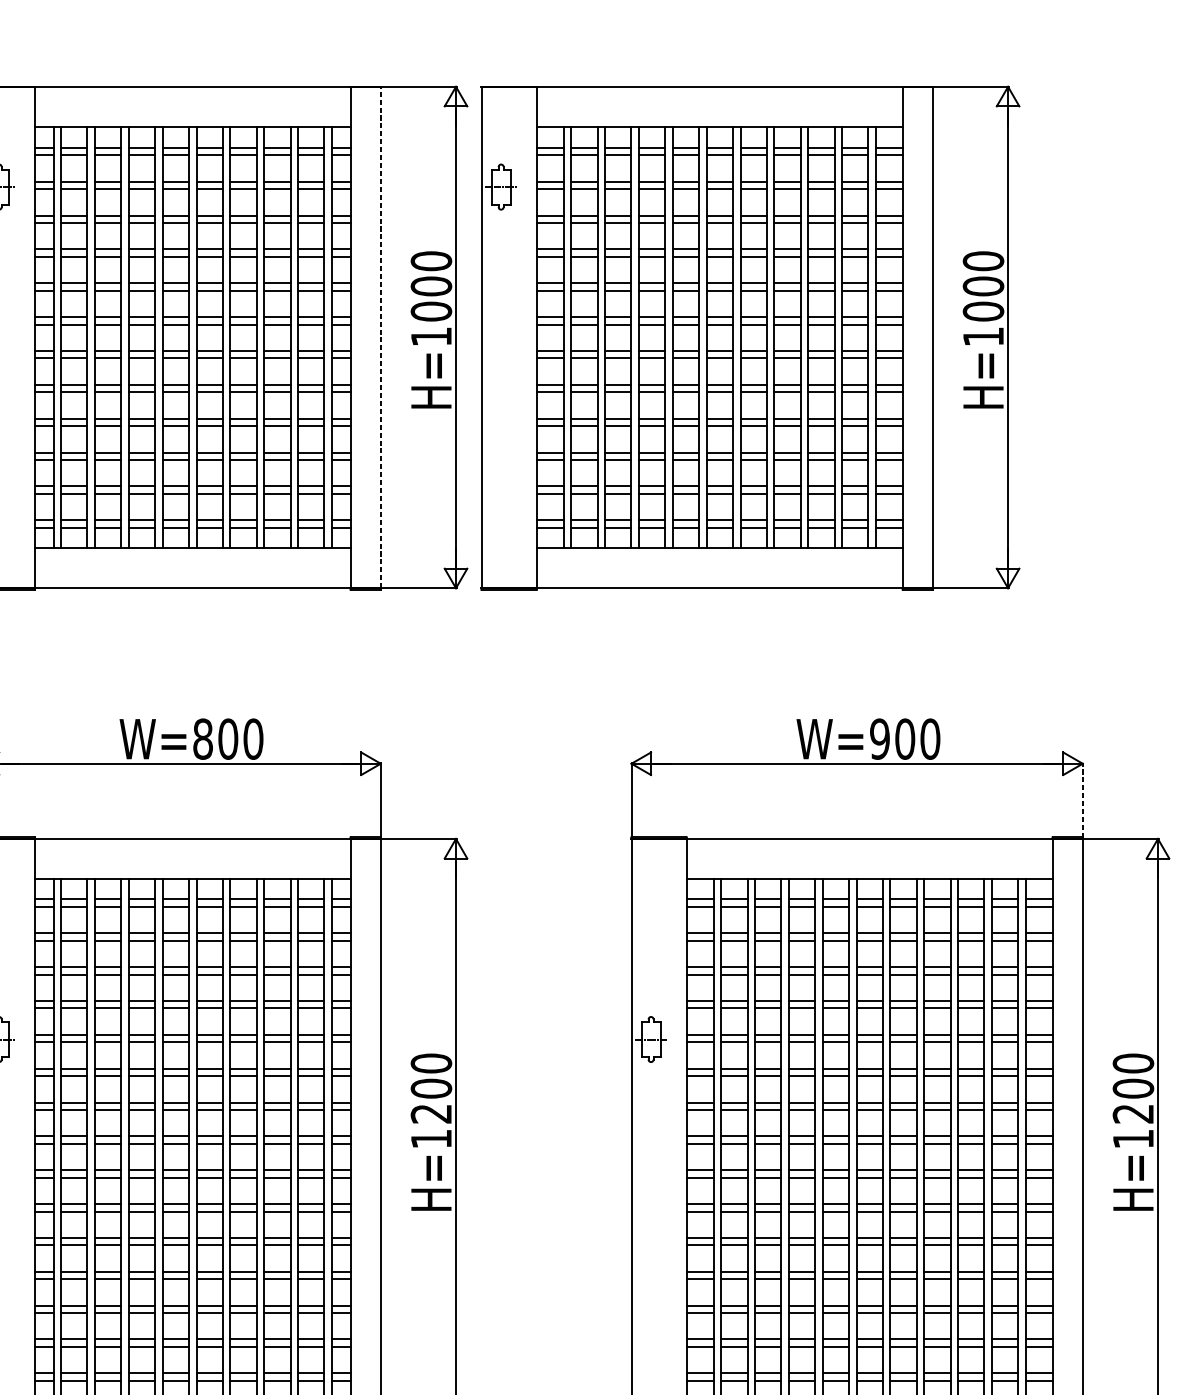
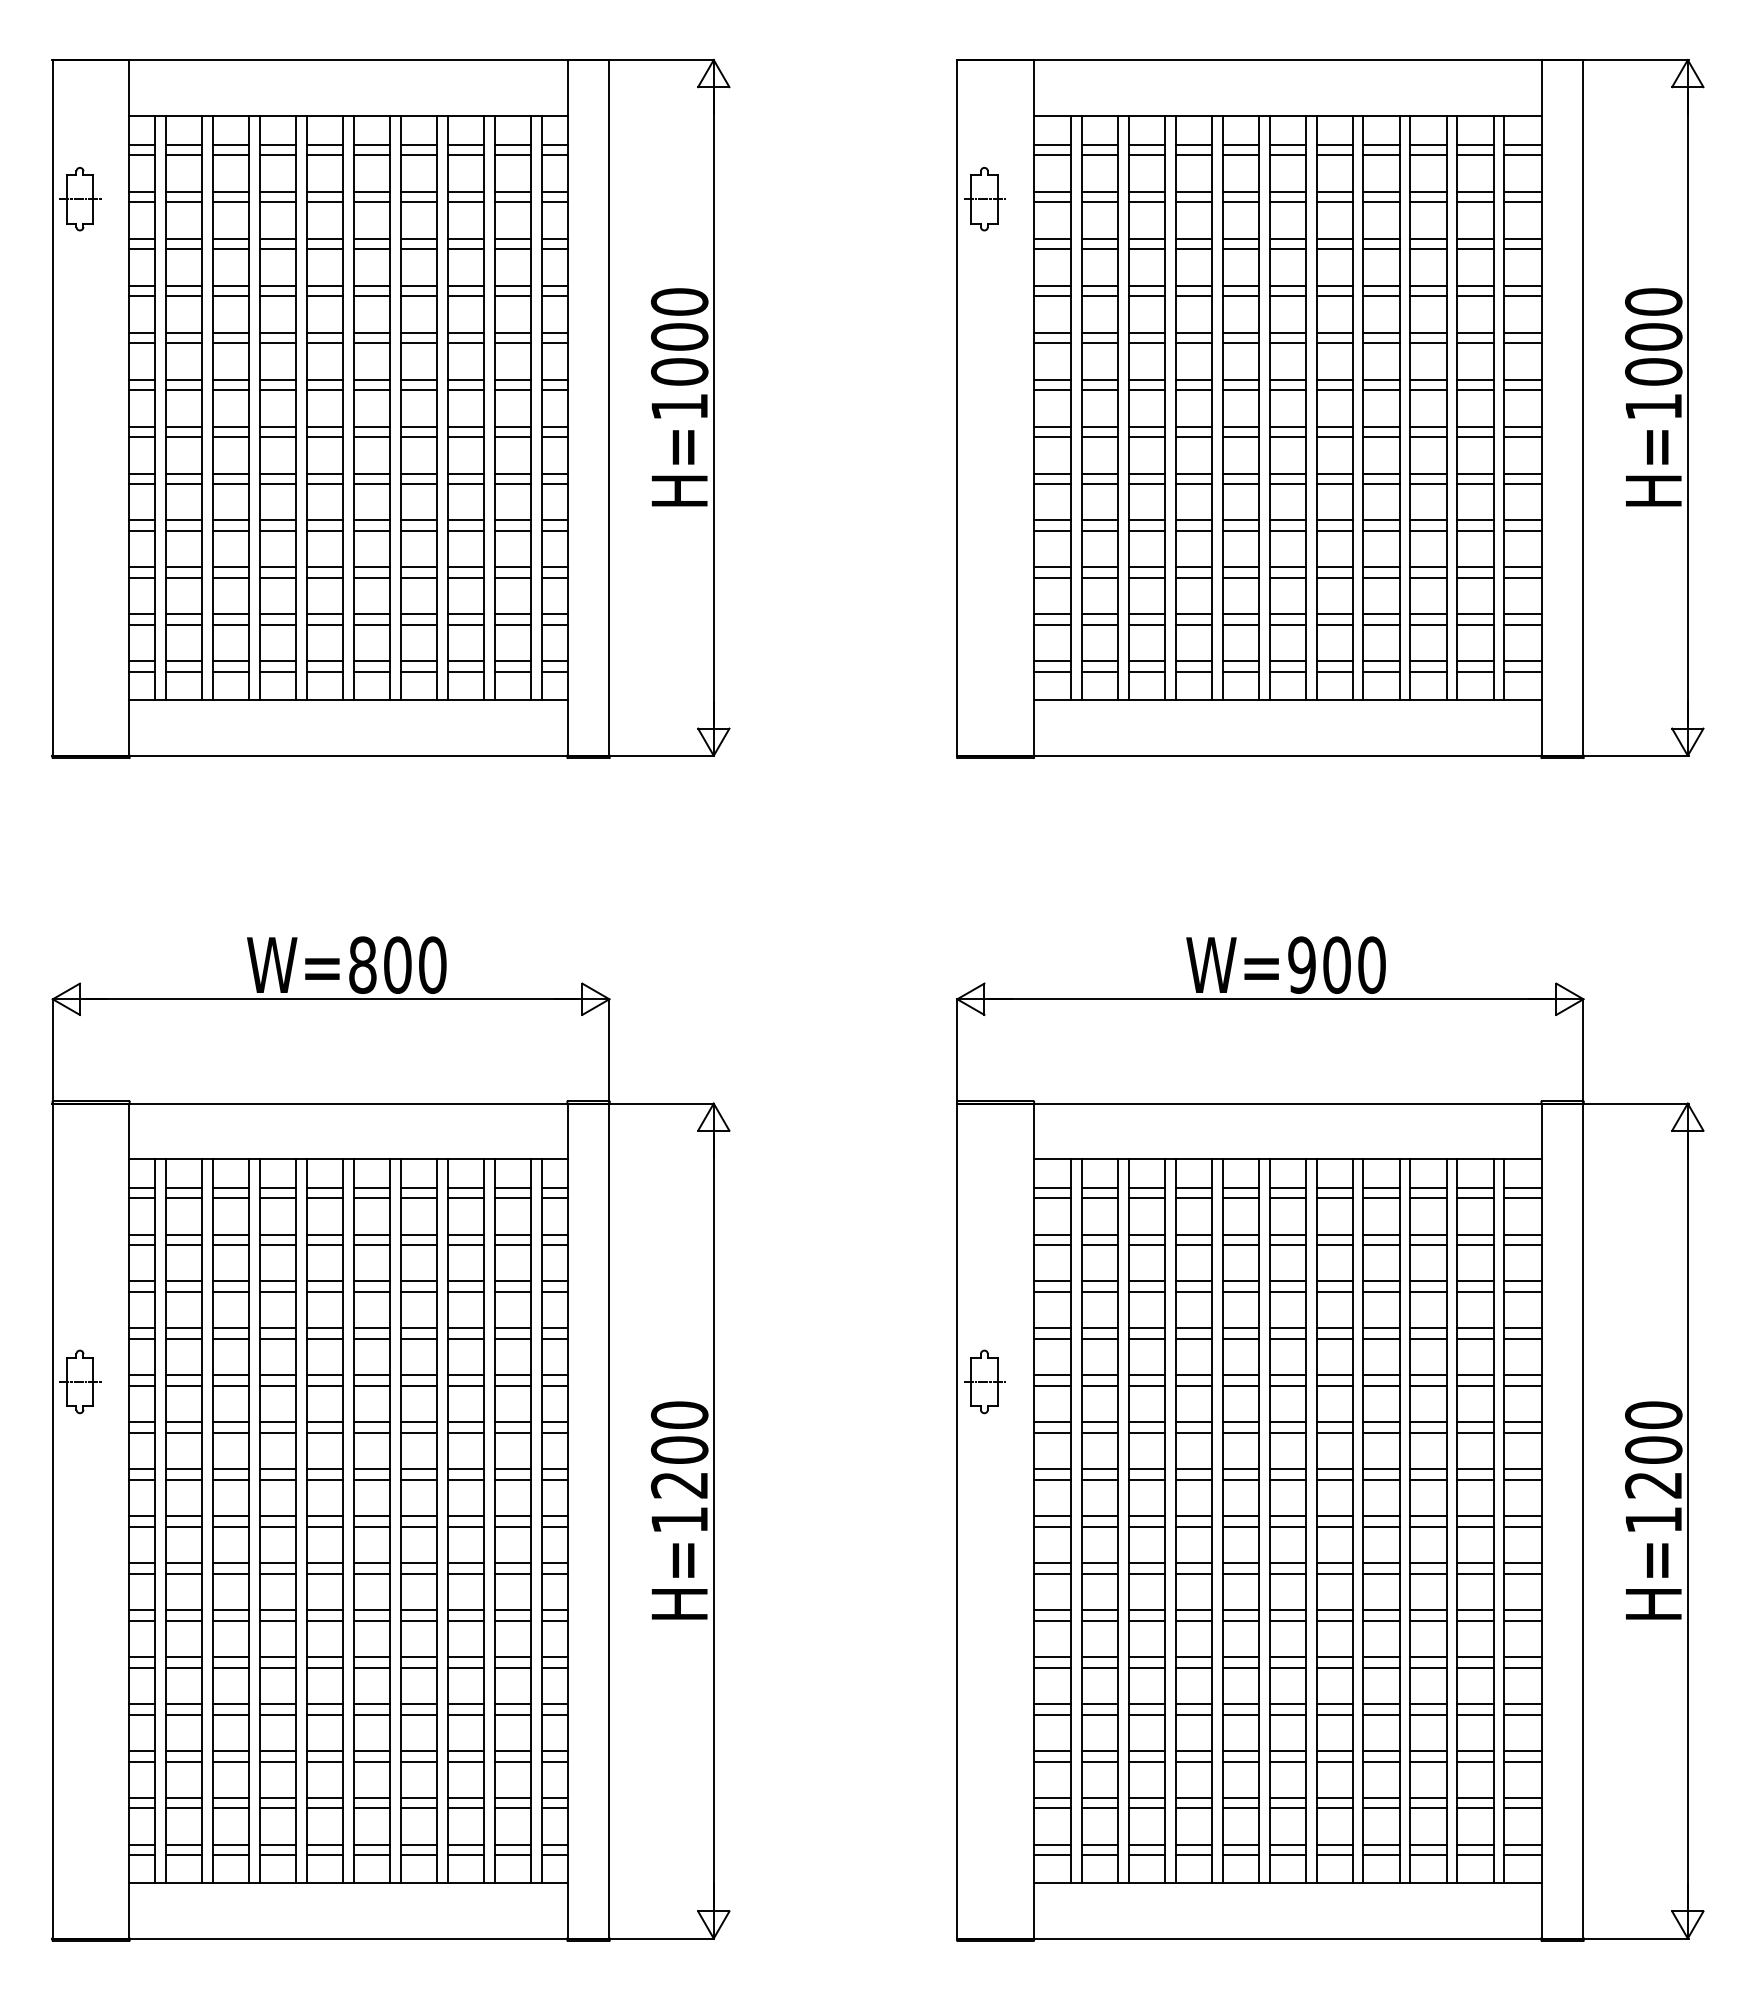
line: (380, 337) -> (609, 407), dashed -> solid
part: (750, 337) -> (1330, 408), moved
line: (1082, 800) -> (1583, 1050), dashed -> solid

